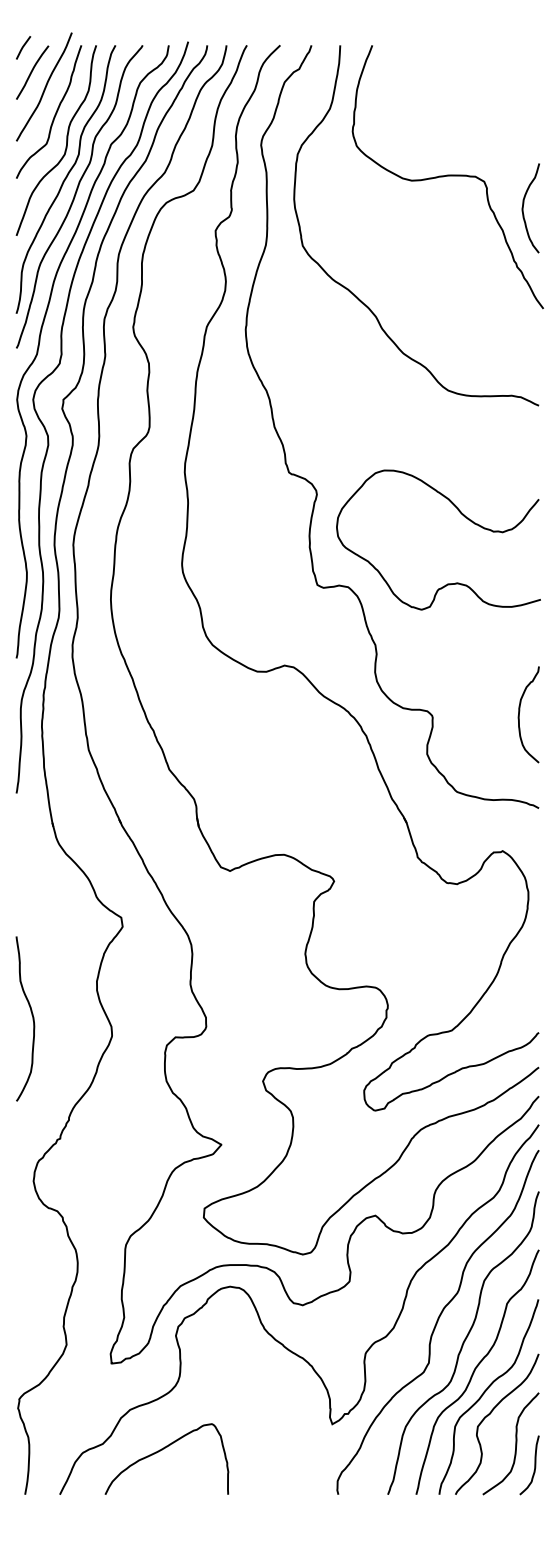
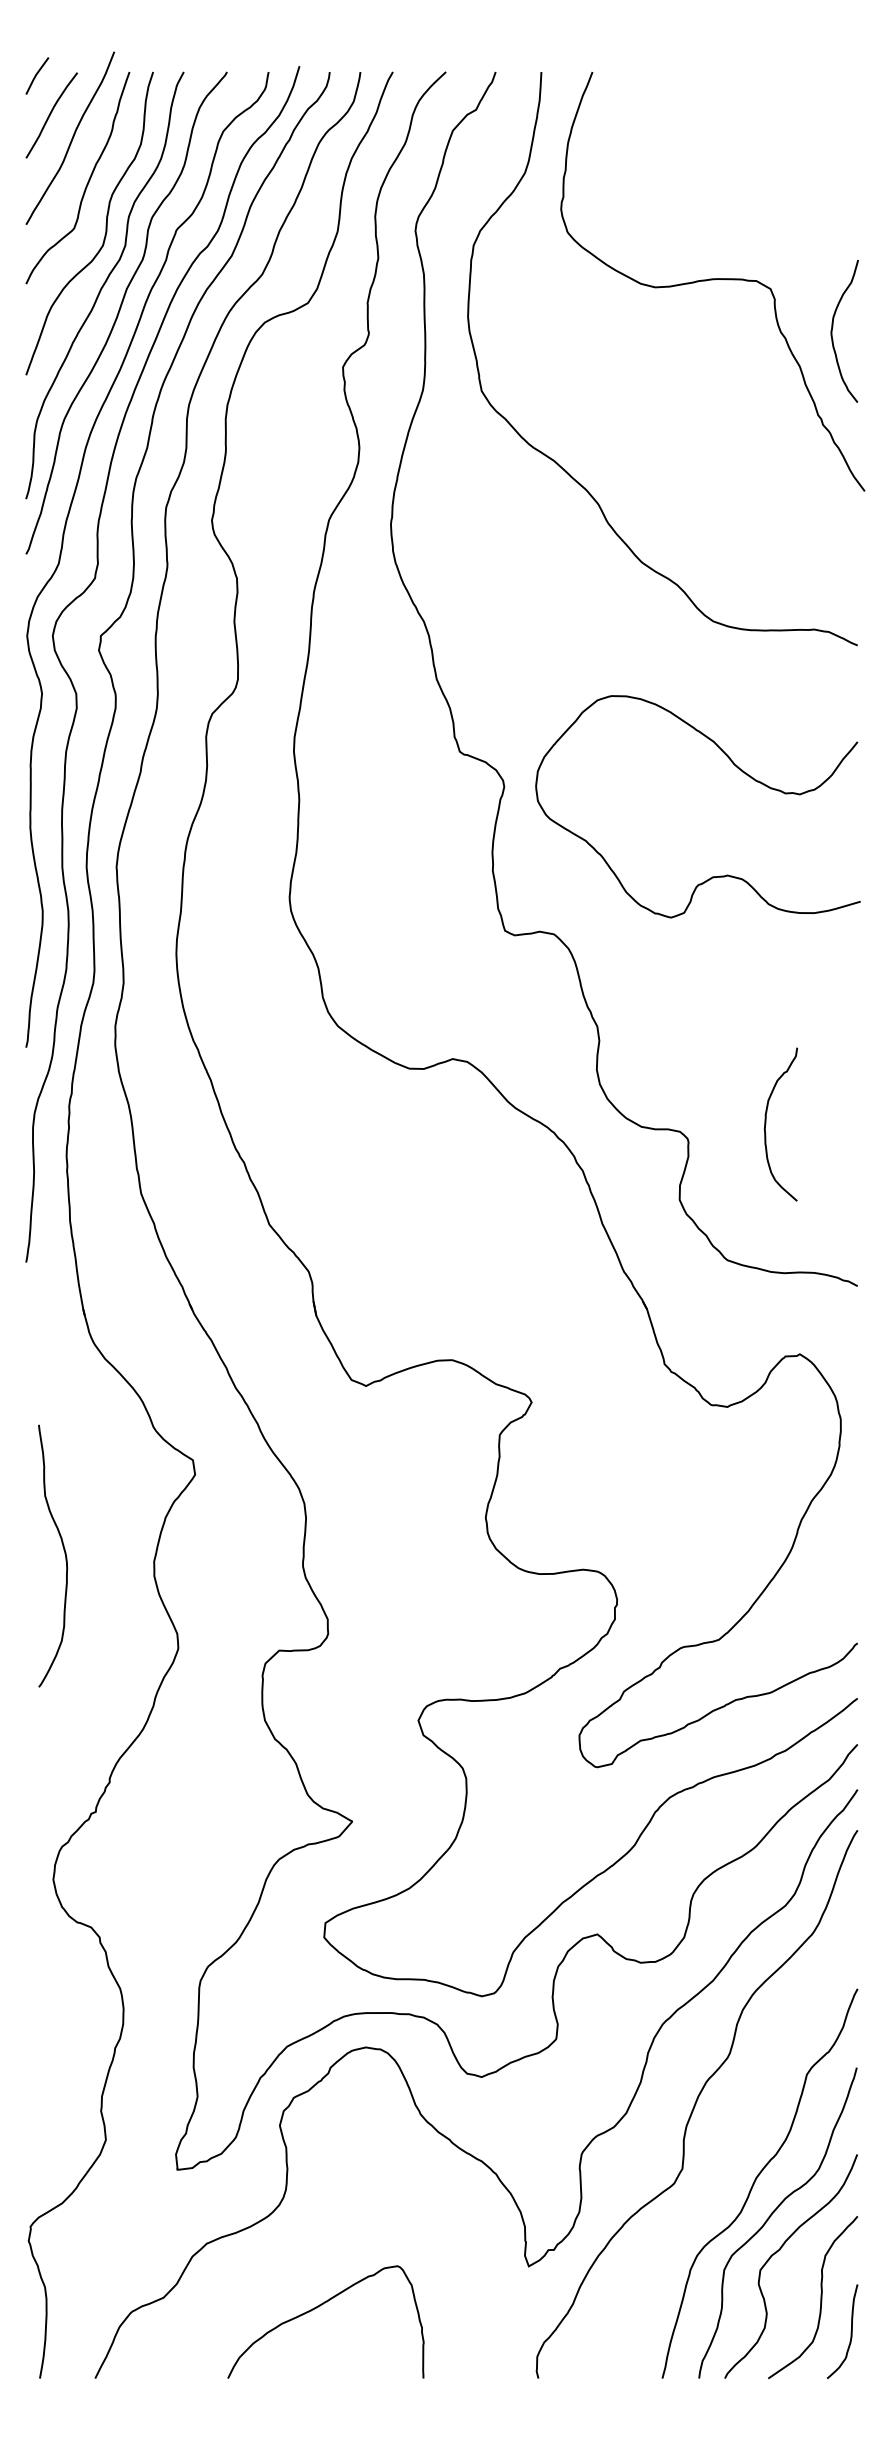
curve: (462, 515) -> (735, 767), moved
curve: (520, 711) -> (767, 1119), moved
curve: (31, 1015) -> (62, 1550), moved
curve: (463, 1342) -> (737, 2136), removed
curve: (162, 1450) -> (318, 2308), moved

